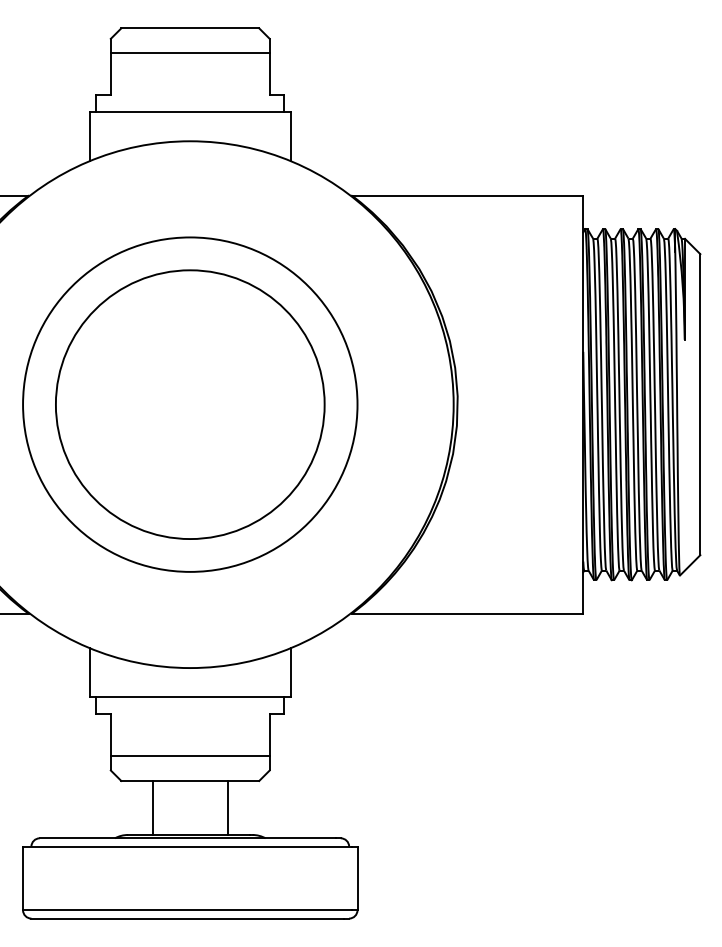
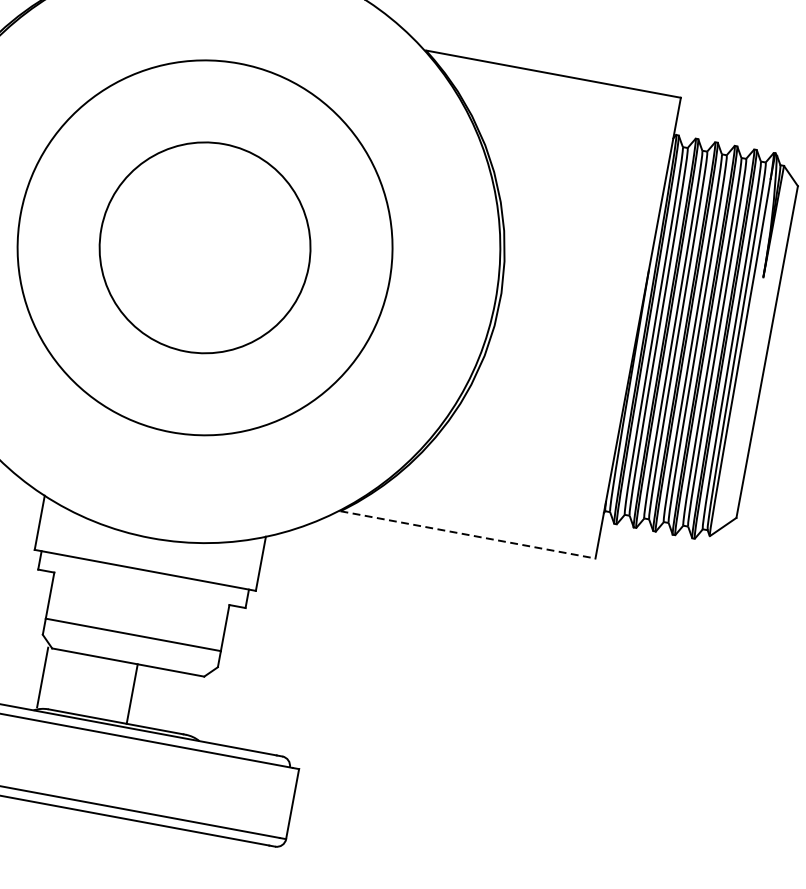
circle: (189, 404) -> (204, 247), size x0.7
line: (467, 613) -> (467, 534), solid -> dashed
line: (152, 807) -> (42, 676), moved
line: (227, 807) -> (131, 693), moved

